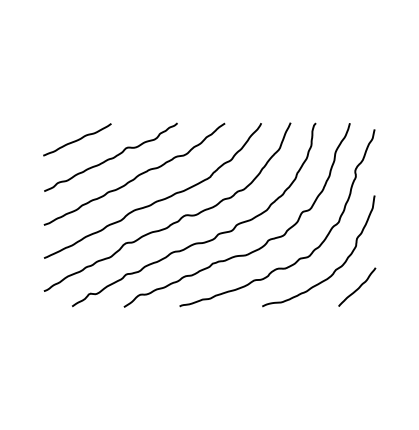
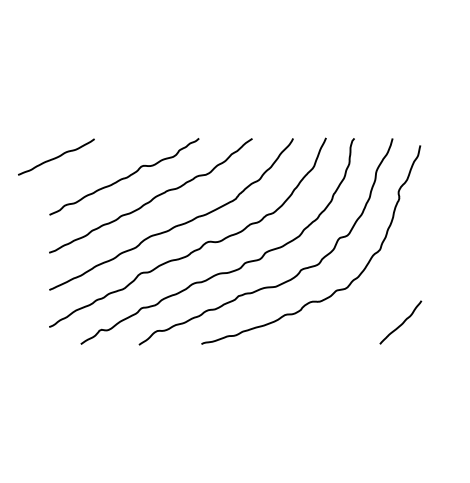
curve: (77, 139) -> (56, 156), moved
curve: (336, 268) -> (377, 301), removed

